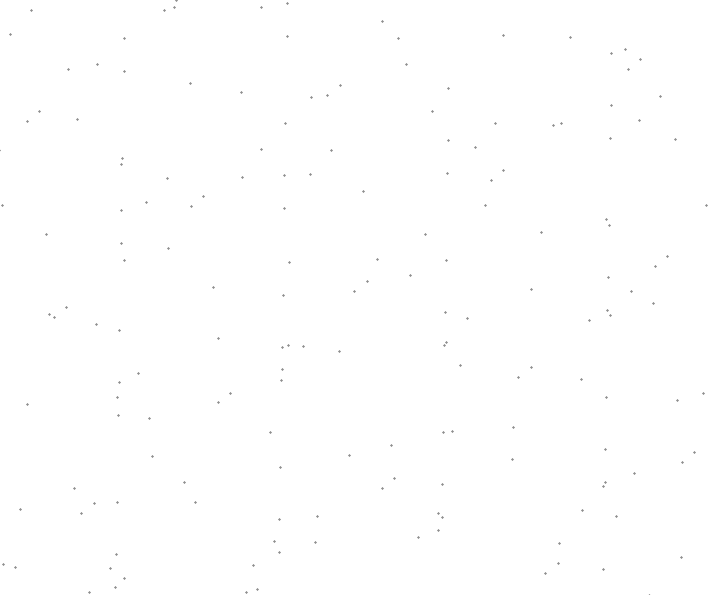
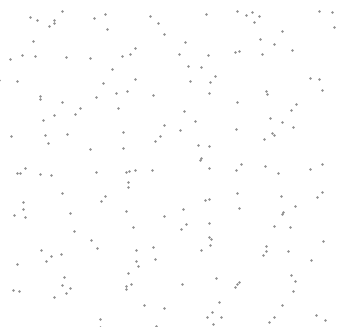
part: (624, 60) -> (252, 17), moved
part: (119, 398) -> (24, 209), moved
part: (553, 559) -> (264, 250), size x0.6

